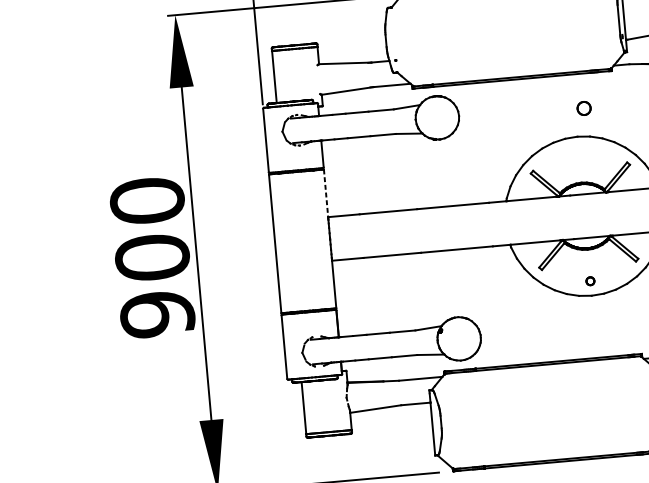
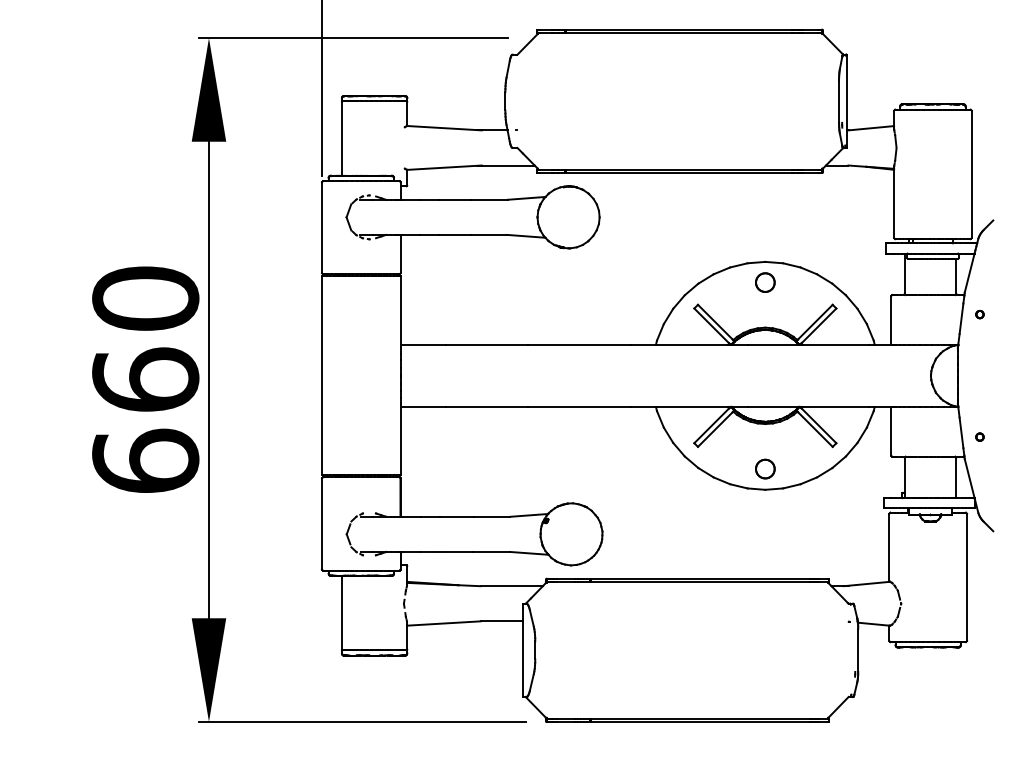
part: (584, 108) -> (765, 282), moved
line: (325, 194) -> (400, 311), dashed -> solid
part: (590, 280) -> (765, 468), size x1.67
text: (154, 285) -> (145, 420), 900 -> 660

